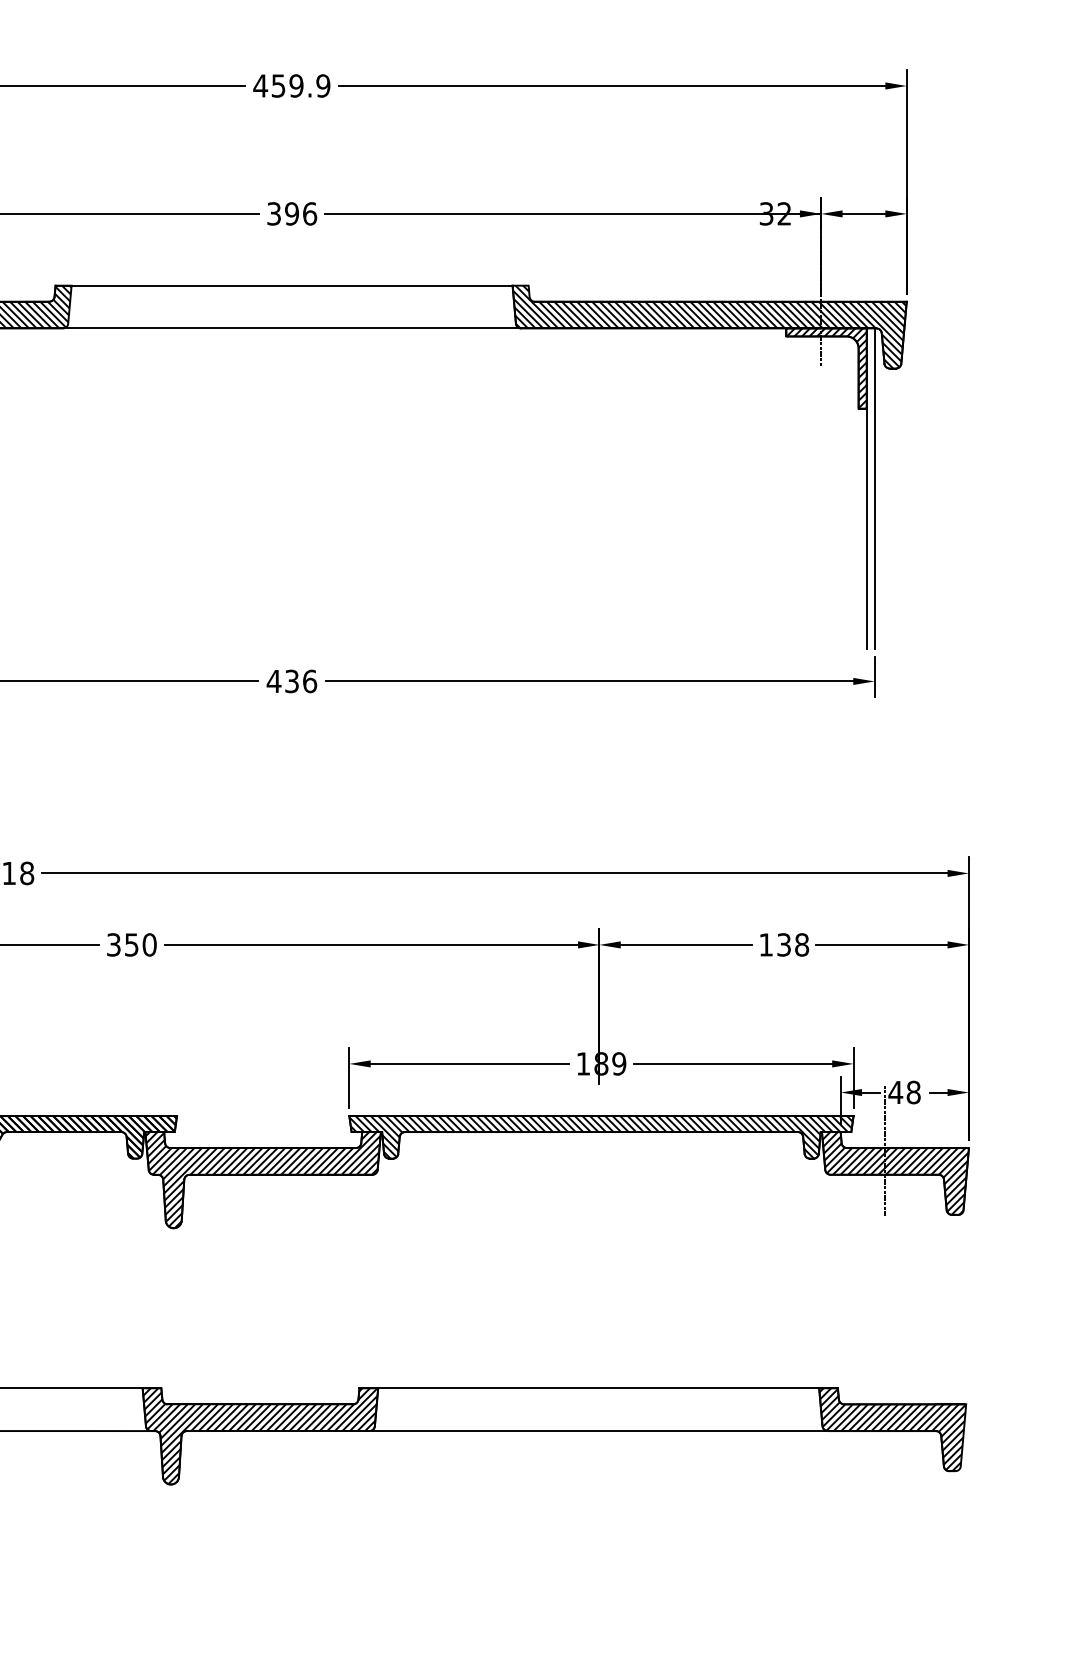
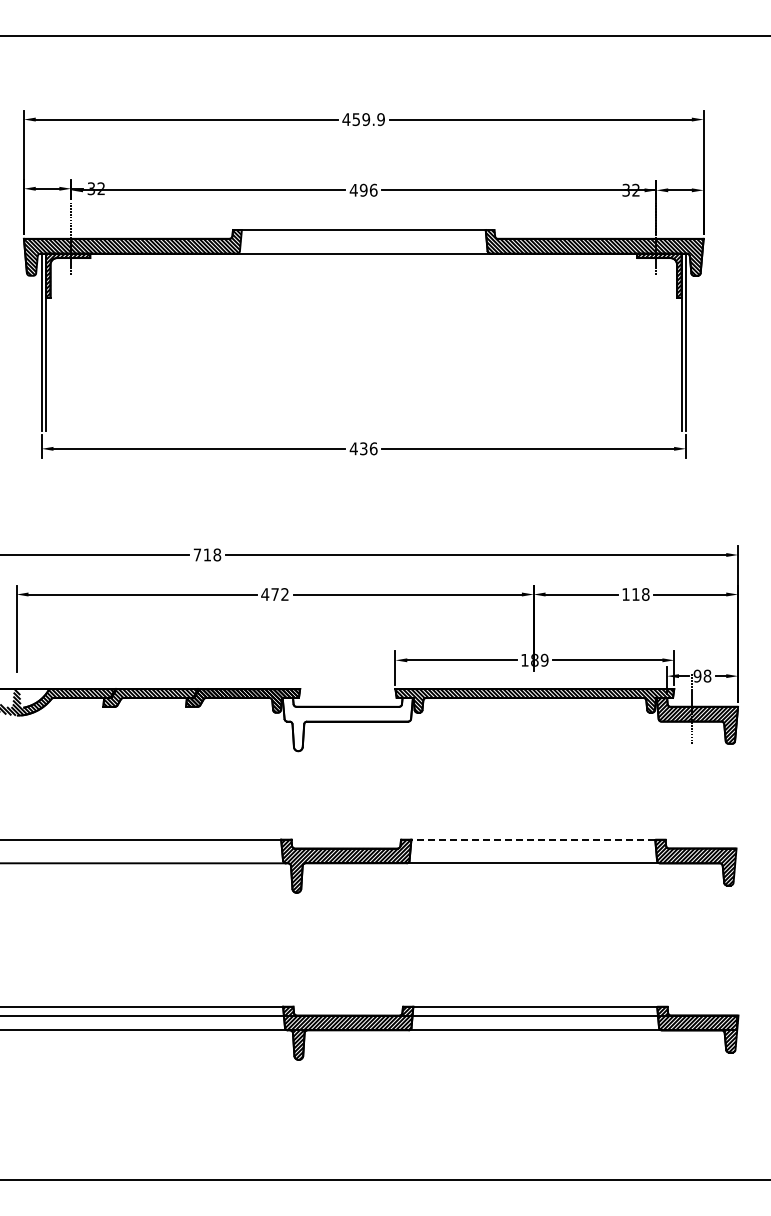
text: (273, 212) -> (353, 189), 396 -> 496
text: (130, 944) -> (274, 594), 350 -> 472
text: (783, 944) -> (635, 594), 138 -> 118
text: (895, 1091) -> (697, 675), 48 -> 98
hatch: (262, 1179) -> (347, 724), removed
line: (598, 1387) -> (533, 839), solid -> dashed

